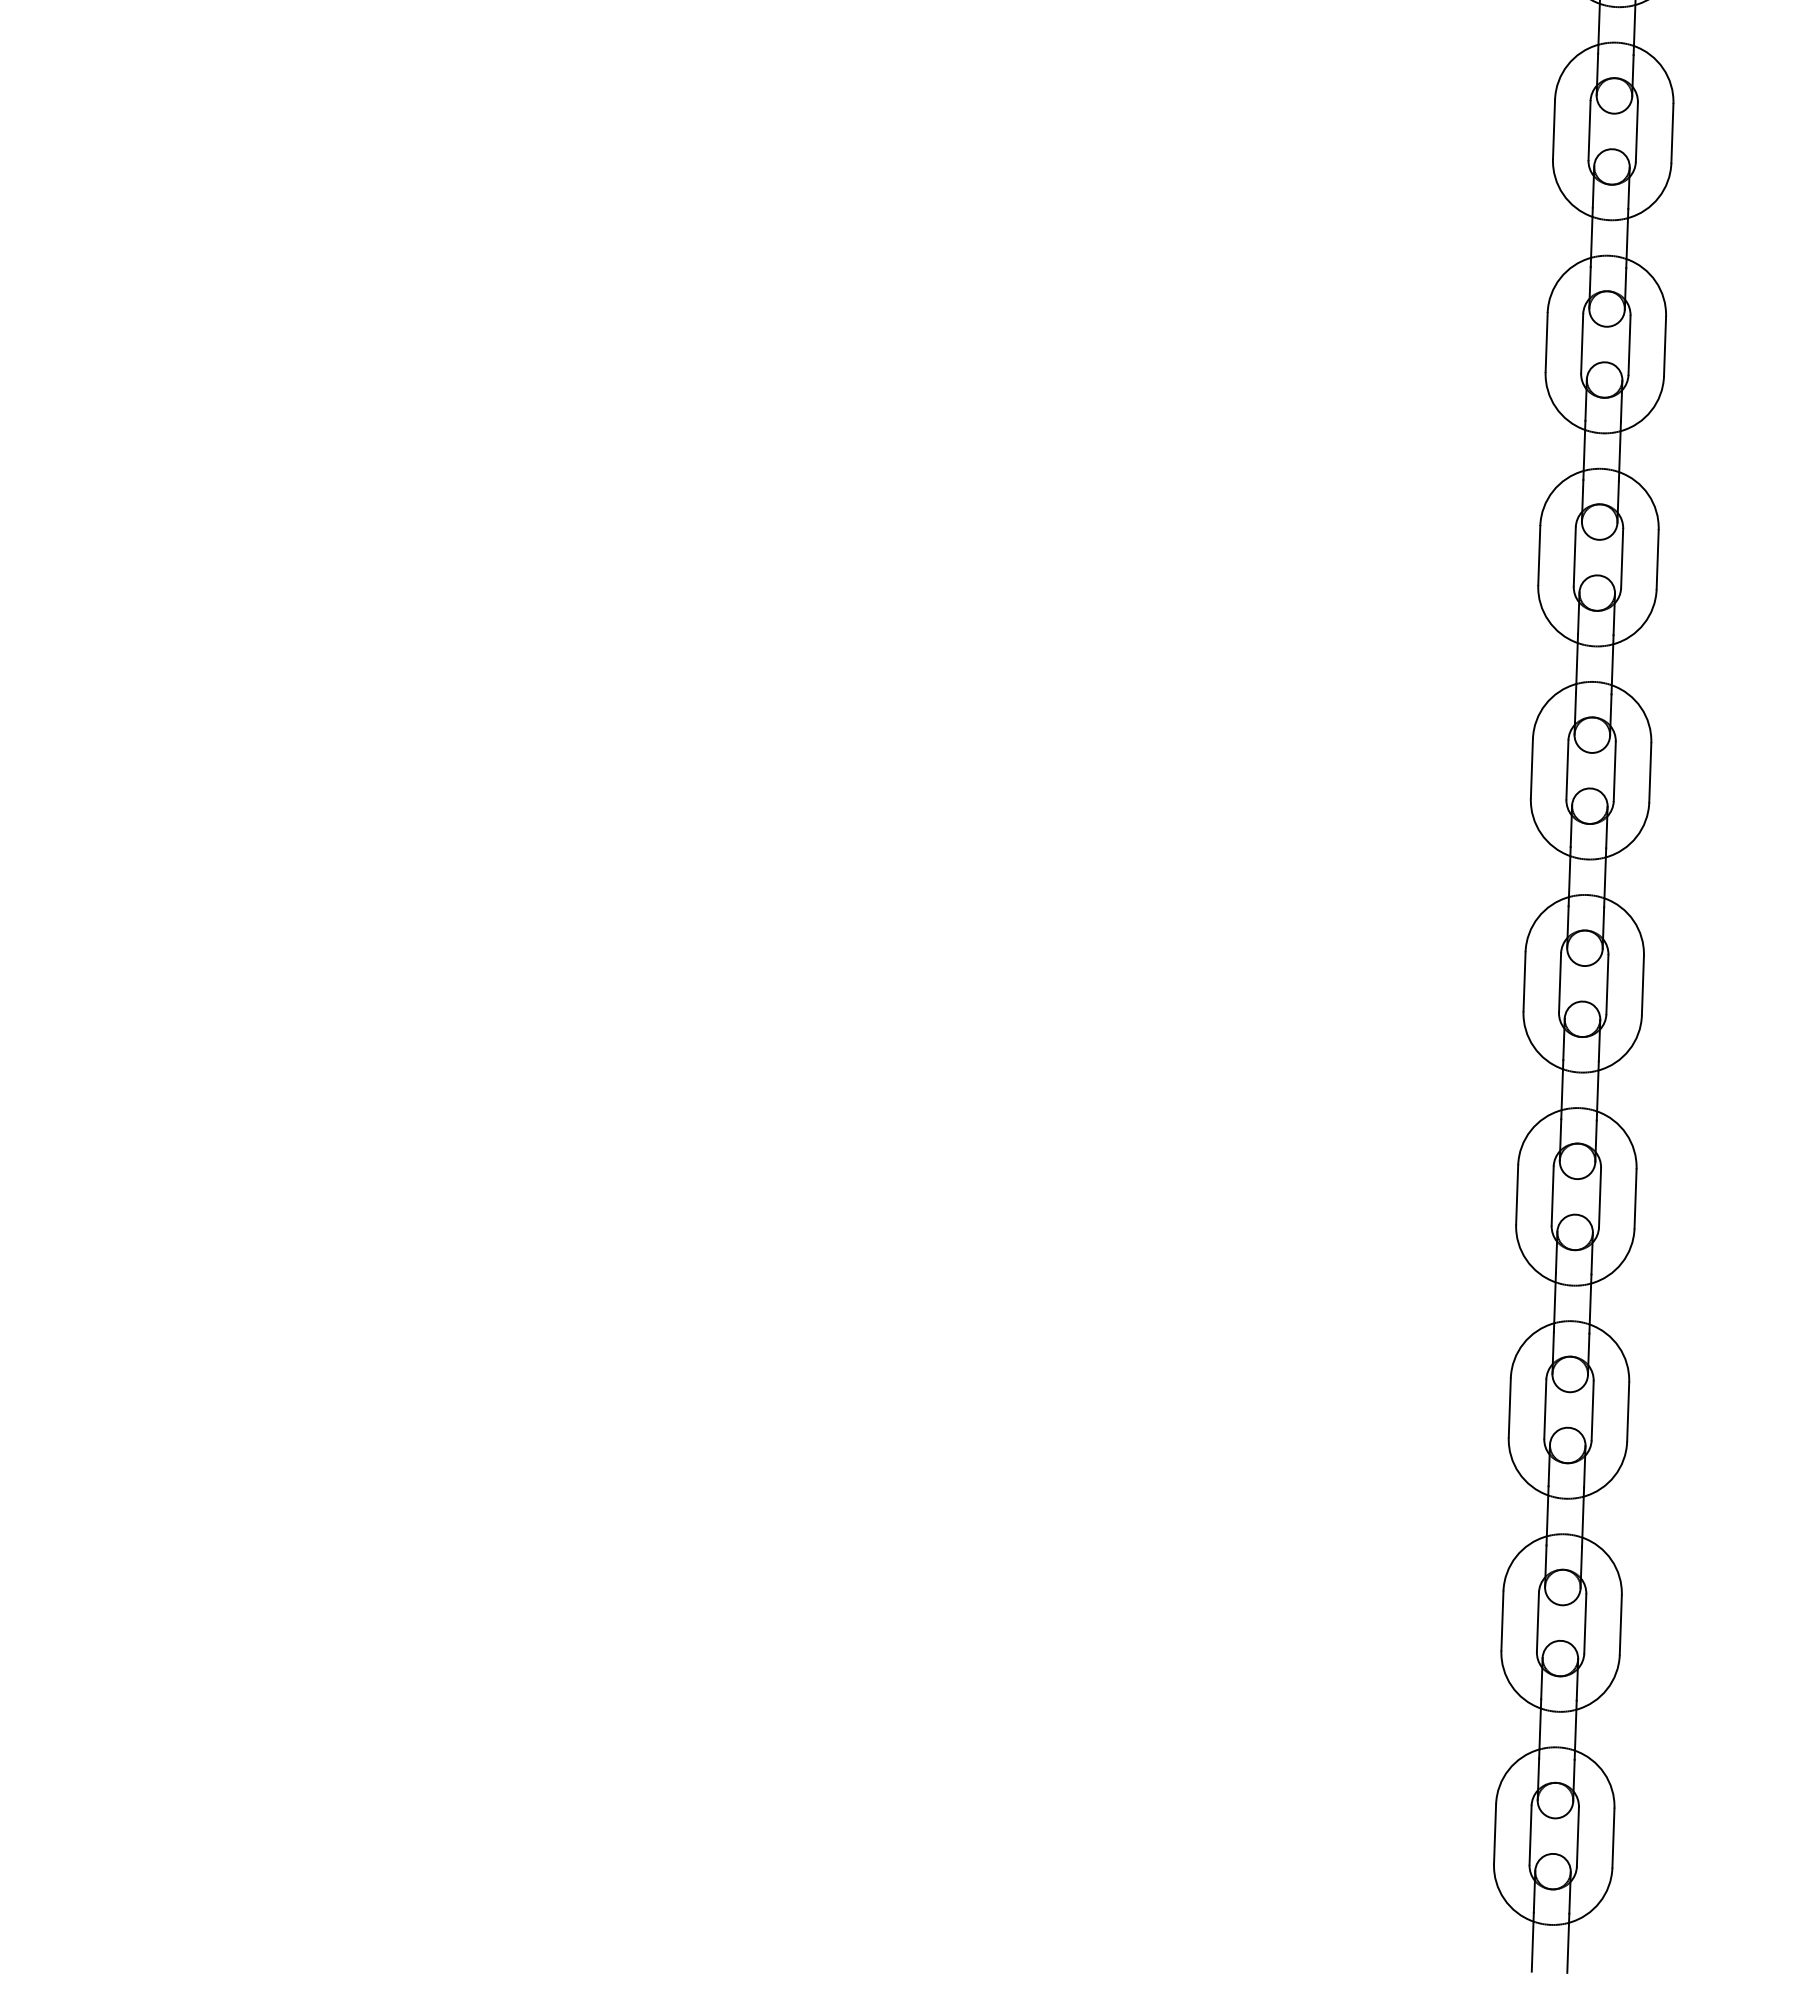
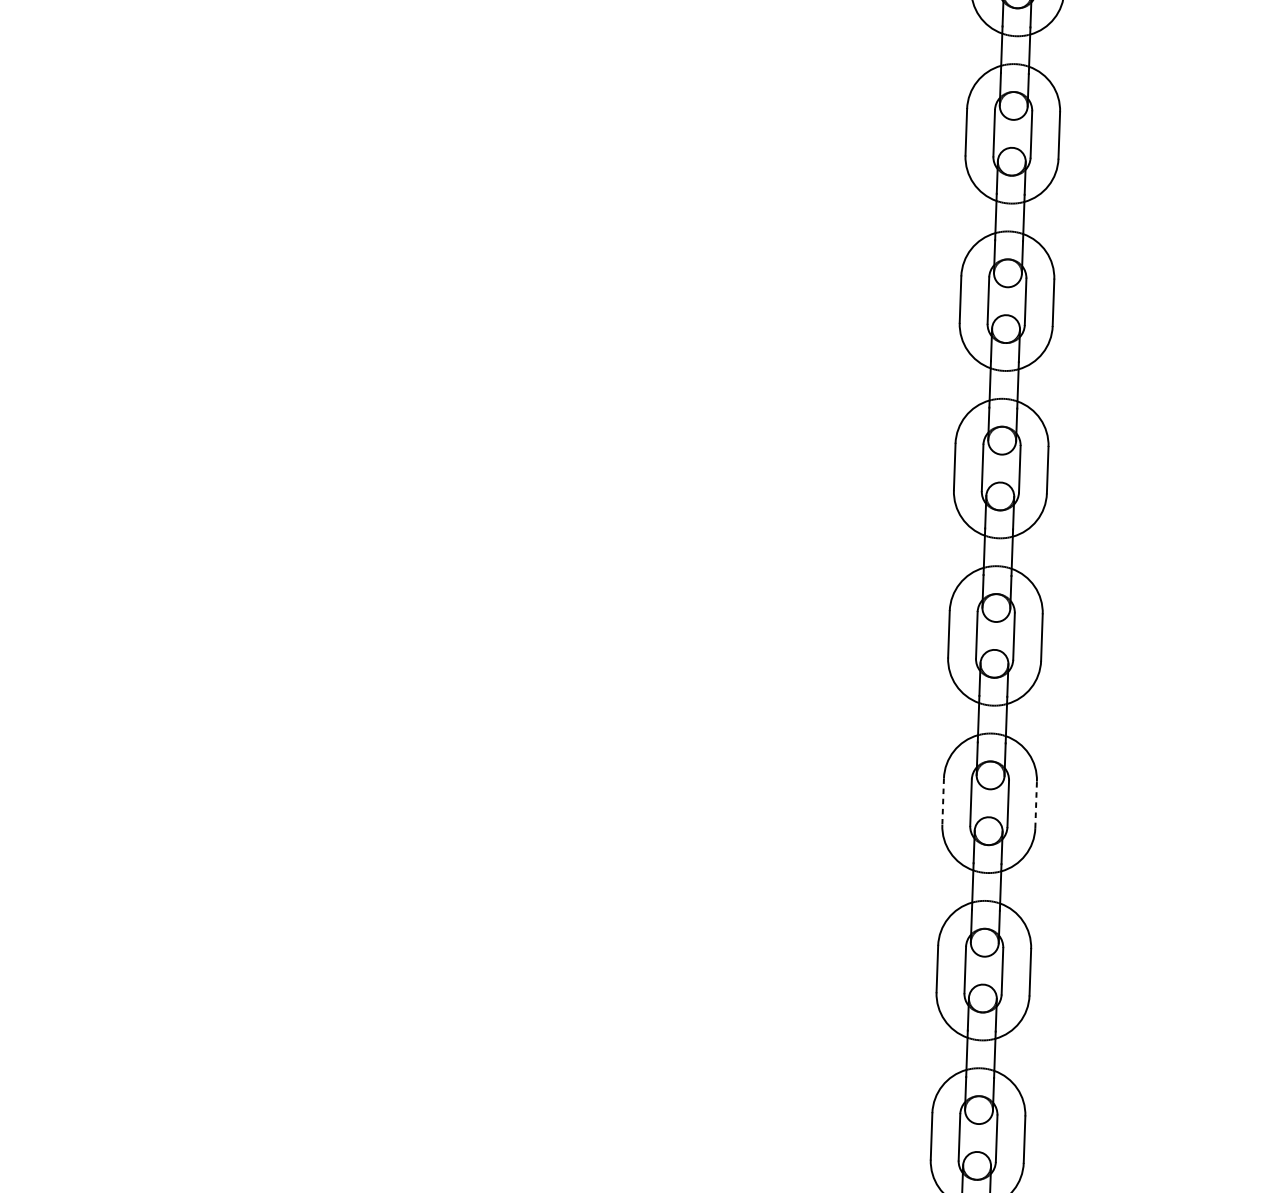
line: (1517, 1194) -> (943, 801), solid -> dashed
line: (1635, 1198) -> (1036, 804), solid -> dashed

